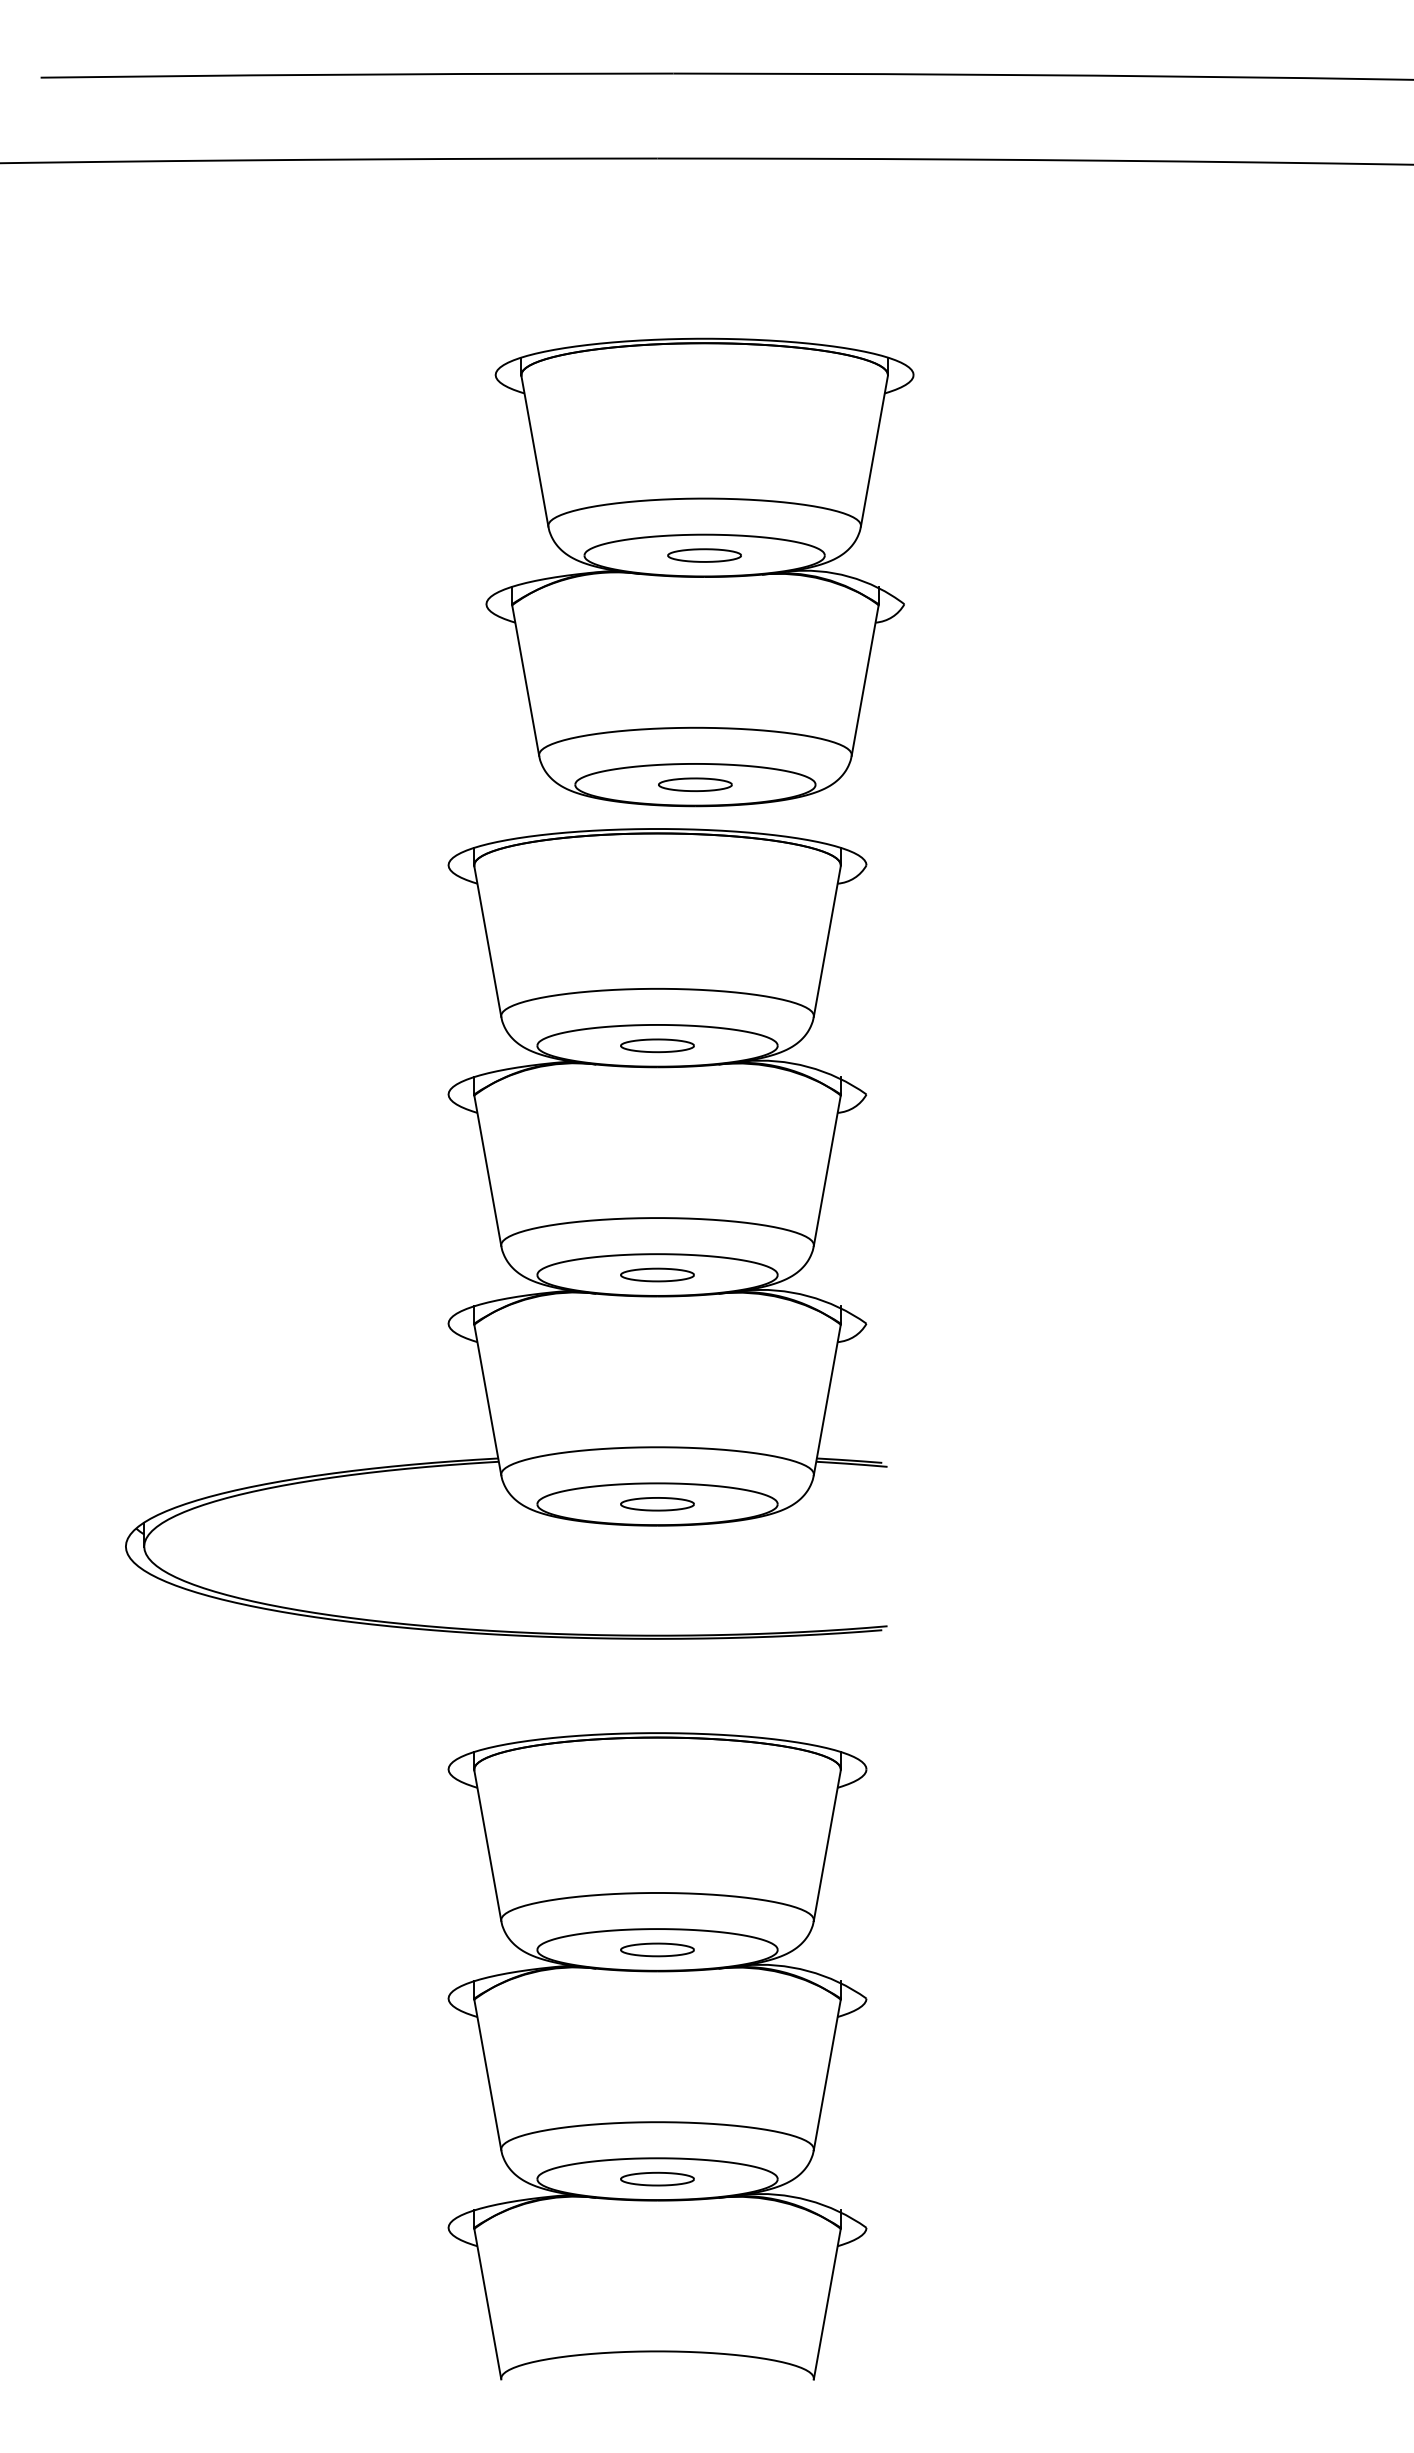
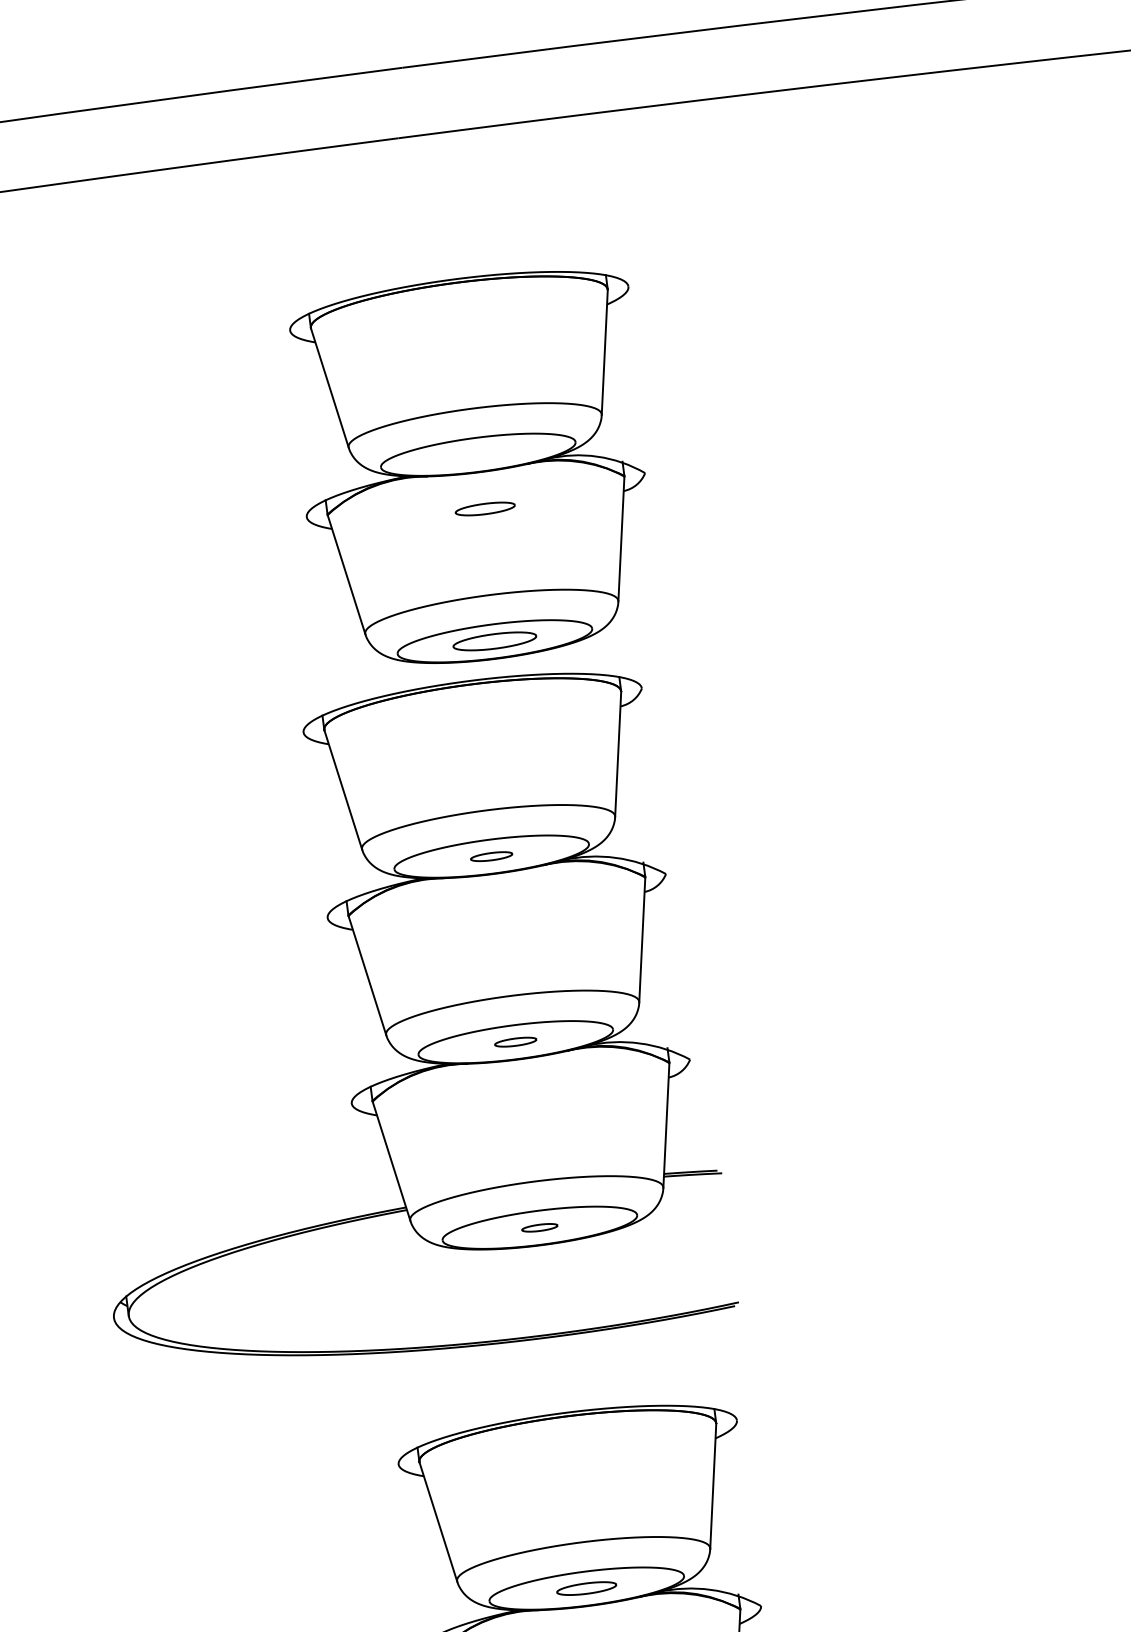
part: (704, 555) -> (485, 508), moved
part: (695, 784) -> (494, 641), size x1.4
part: (657, 1045) -> (491, 856), size x0.7
part: (657, 1274) -> (515, 1041), size x0.7
part: (657, 1504) -> (539, 1227), size x0.6

